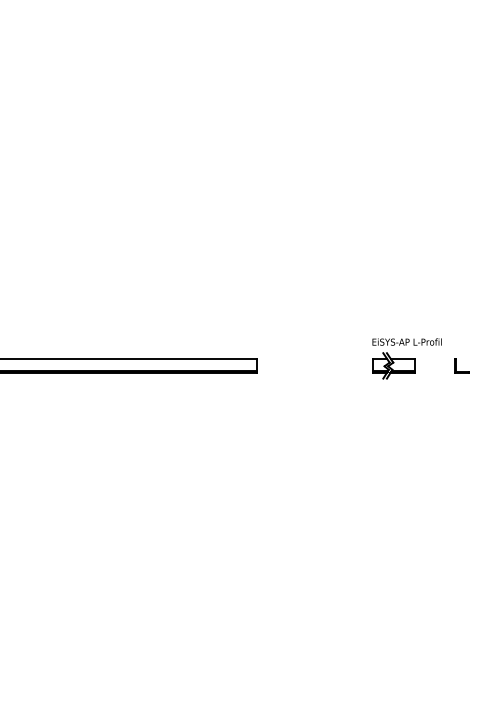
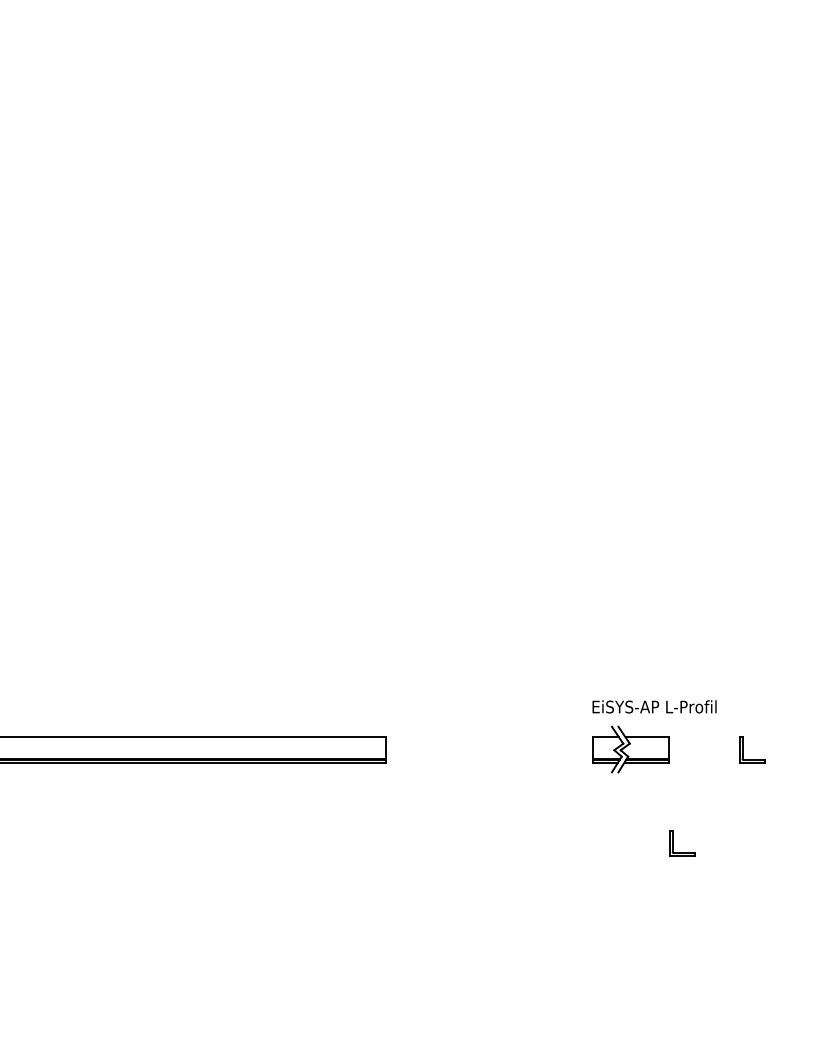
part: (422, 417) -> (682, 841), added

